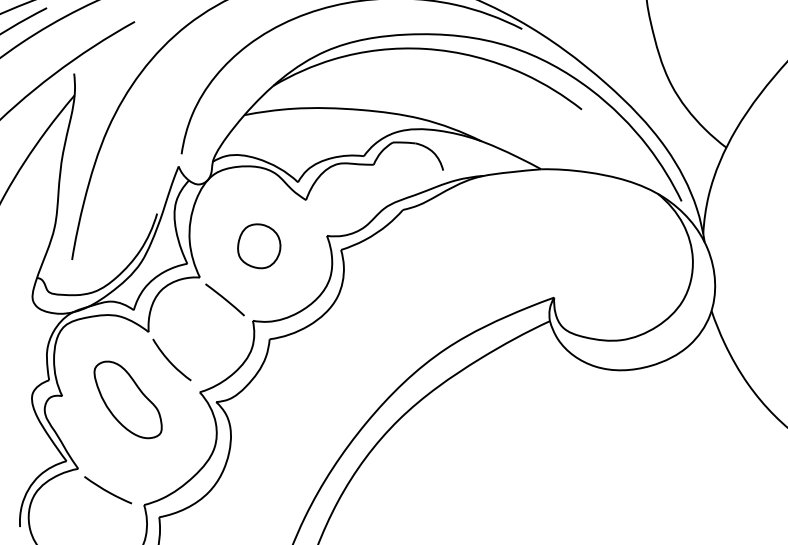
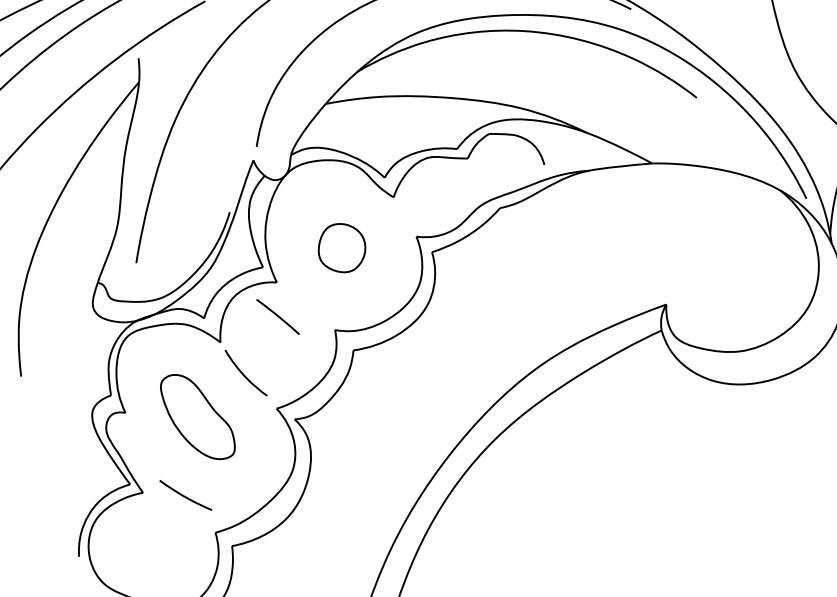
line: (224, 299) -> (277, 316), moved
curve: (107, 490) -> (185, 495), moved

